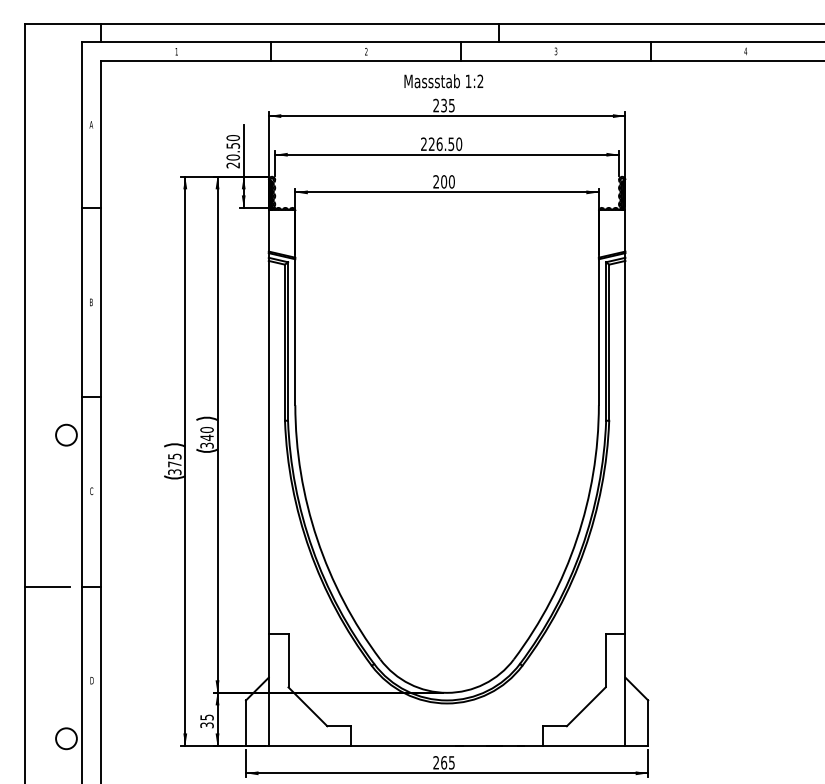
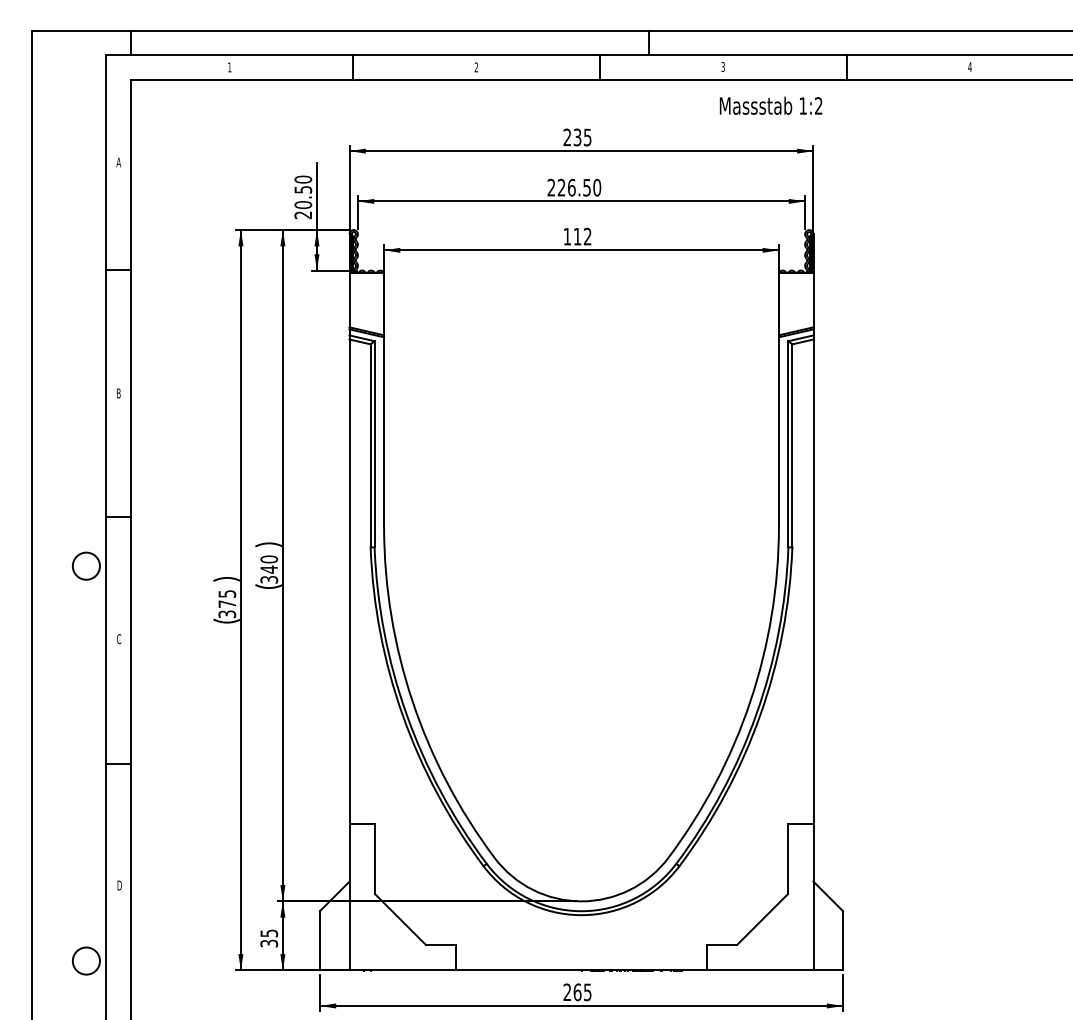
text: (443, 81) -> (770, 106), moved
text: (443, 181) -> (576, 236), 200 -> 112
line: (47, 586) -> (61, 763), removed

